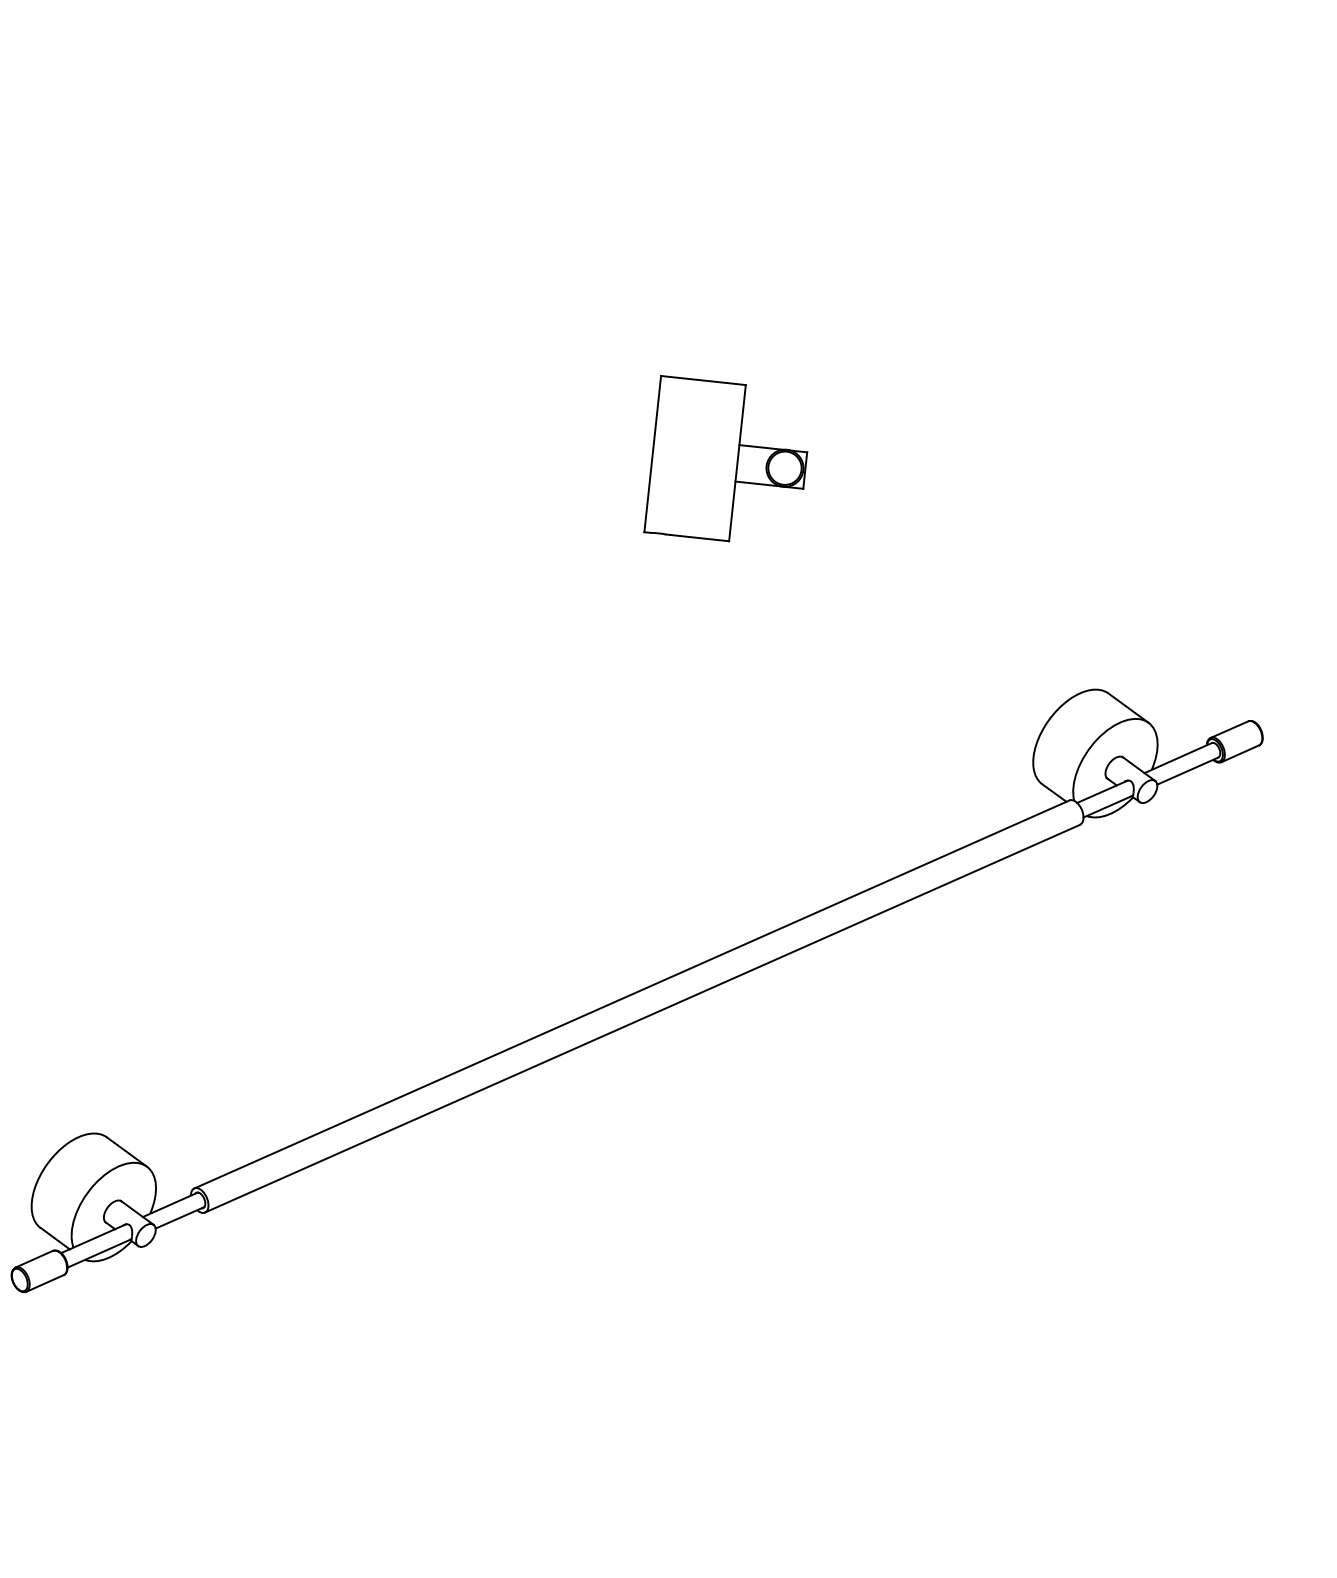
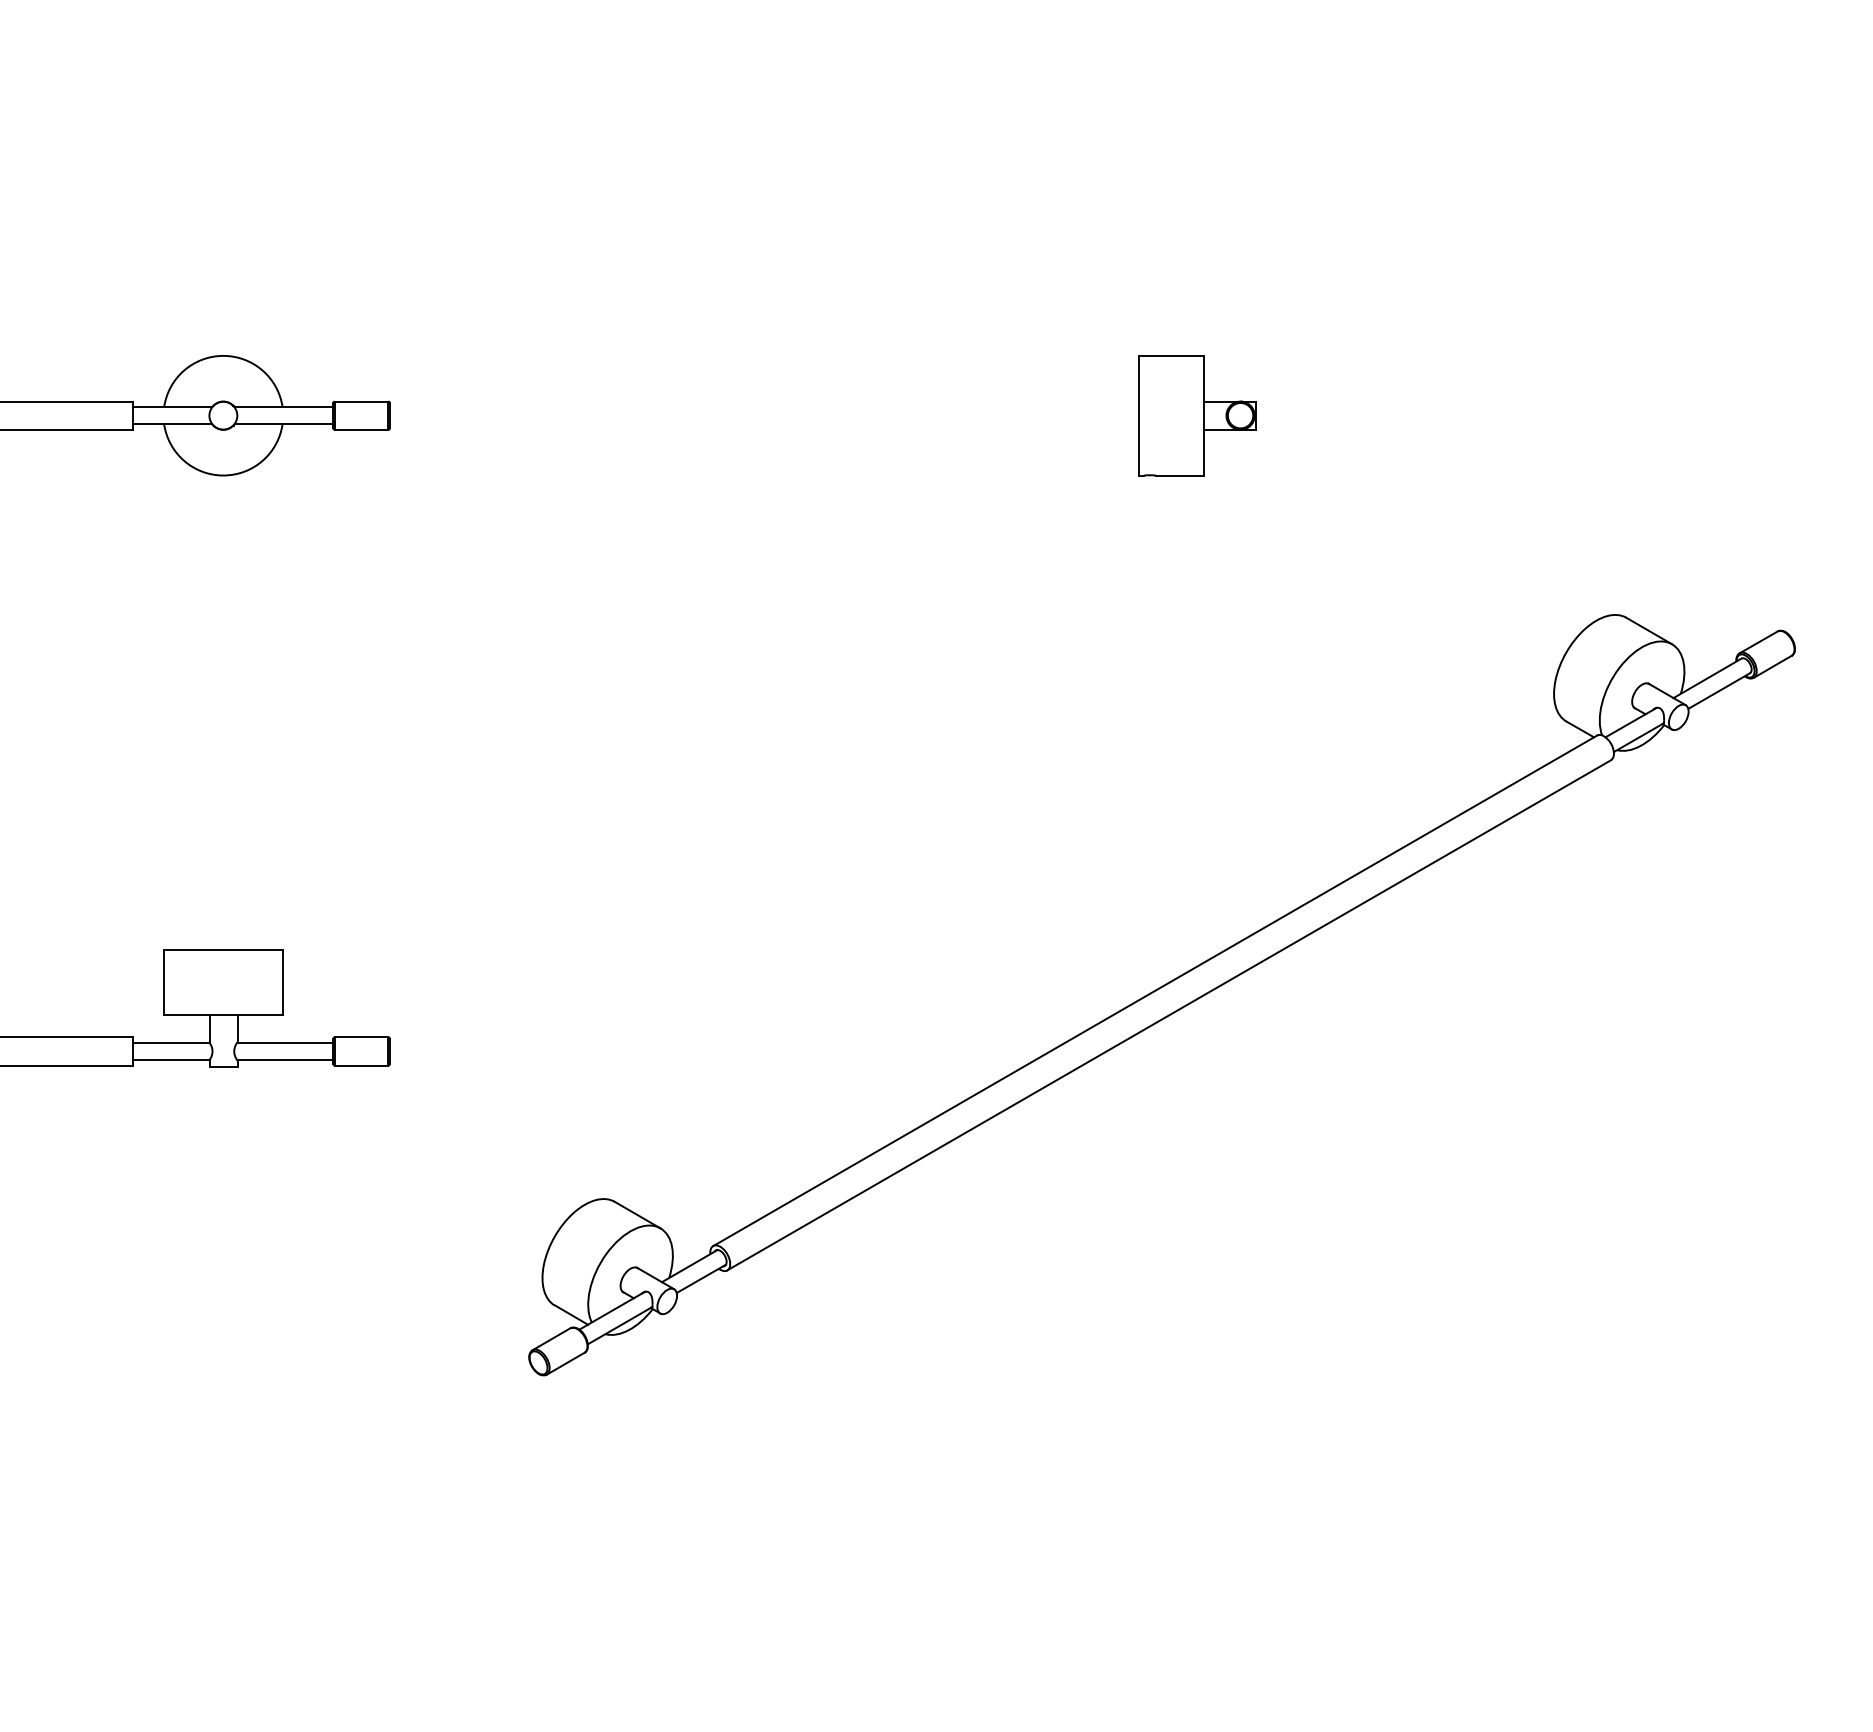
part: (728, 462) -> (1197, 415), size x0.71

